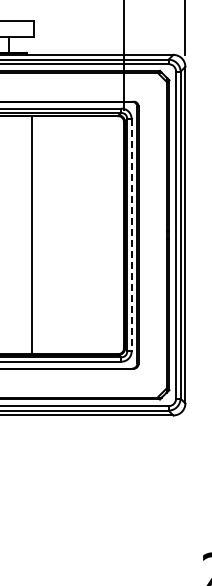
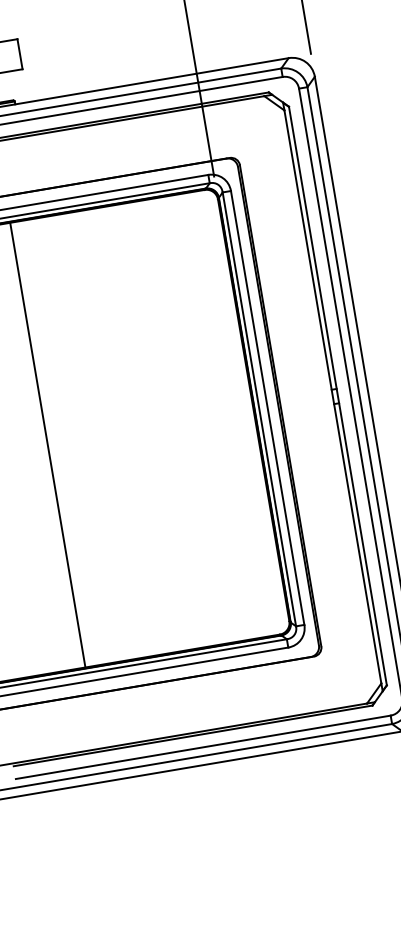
line: (31, 235) -> (47, 445), moved
line: (131, 235) -> (267, 408), dashed -> solid

